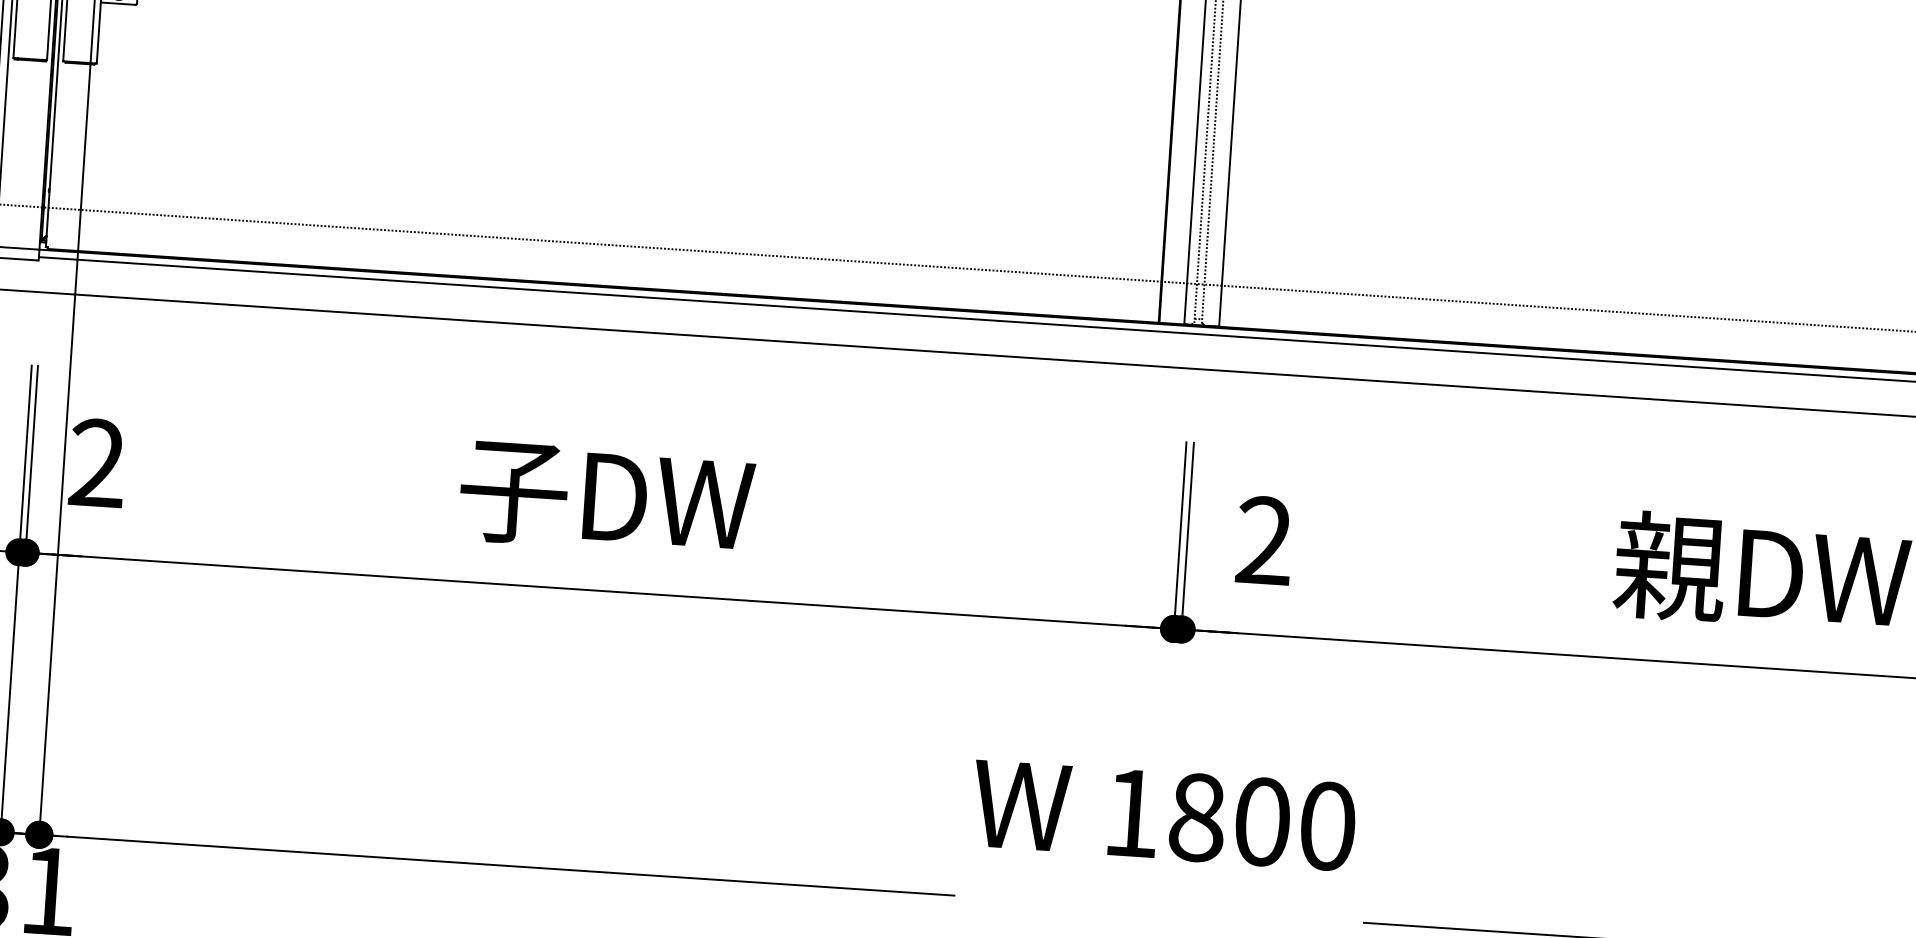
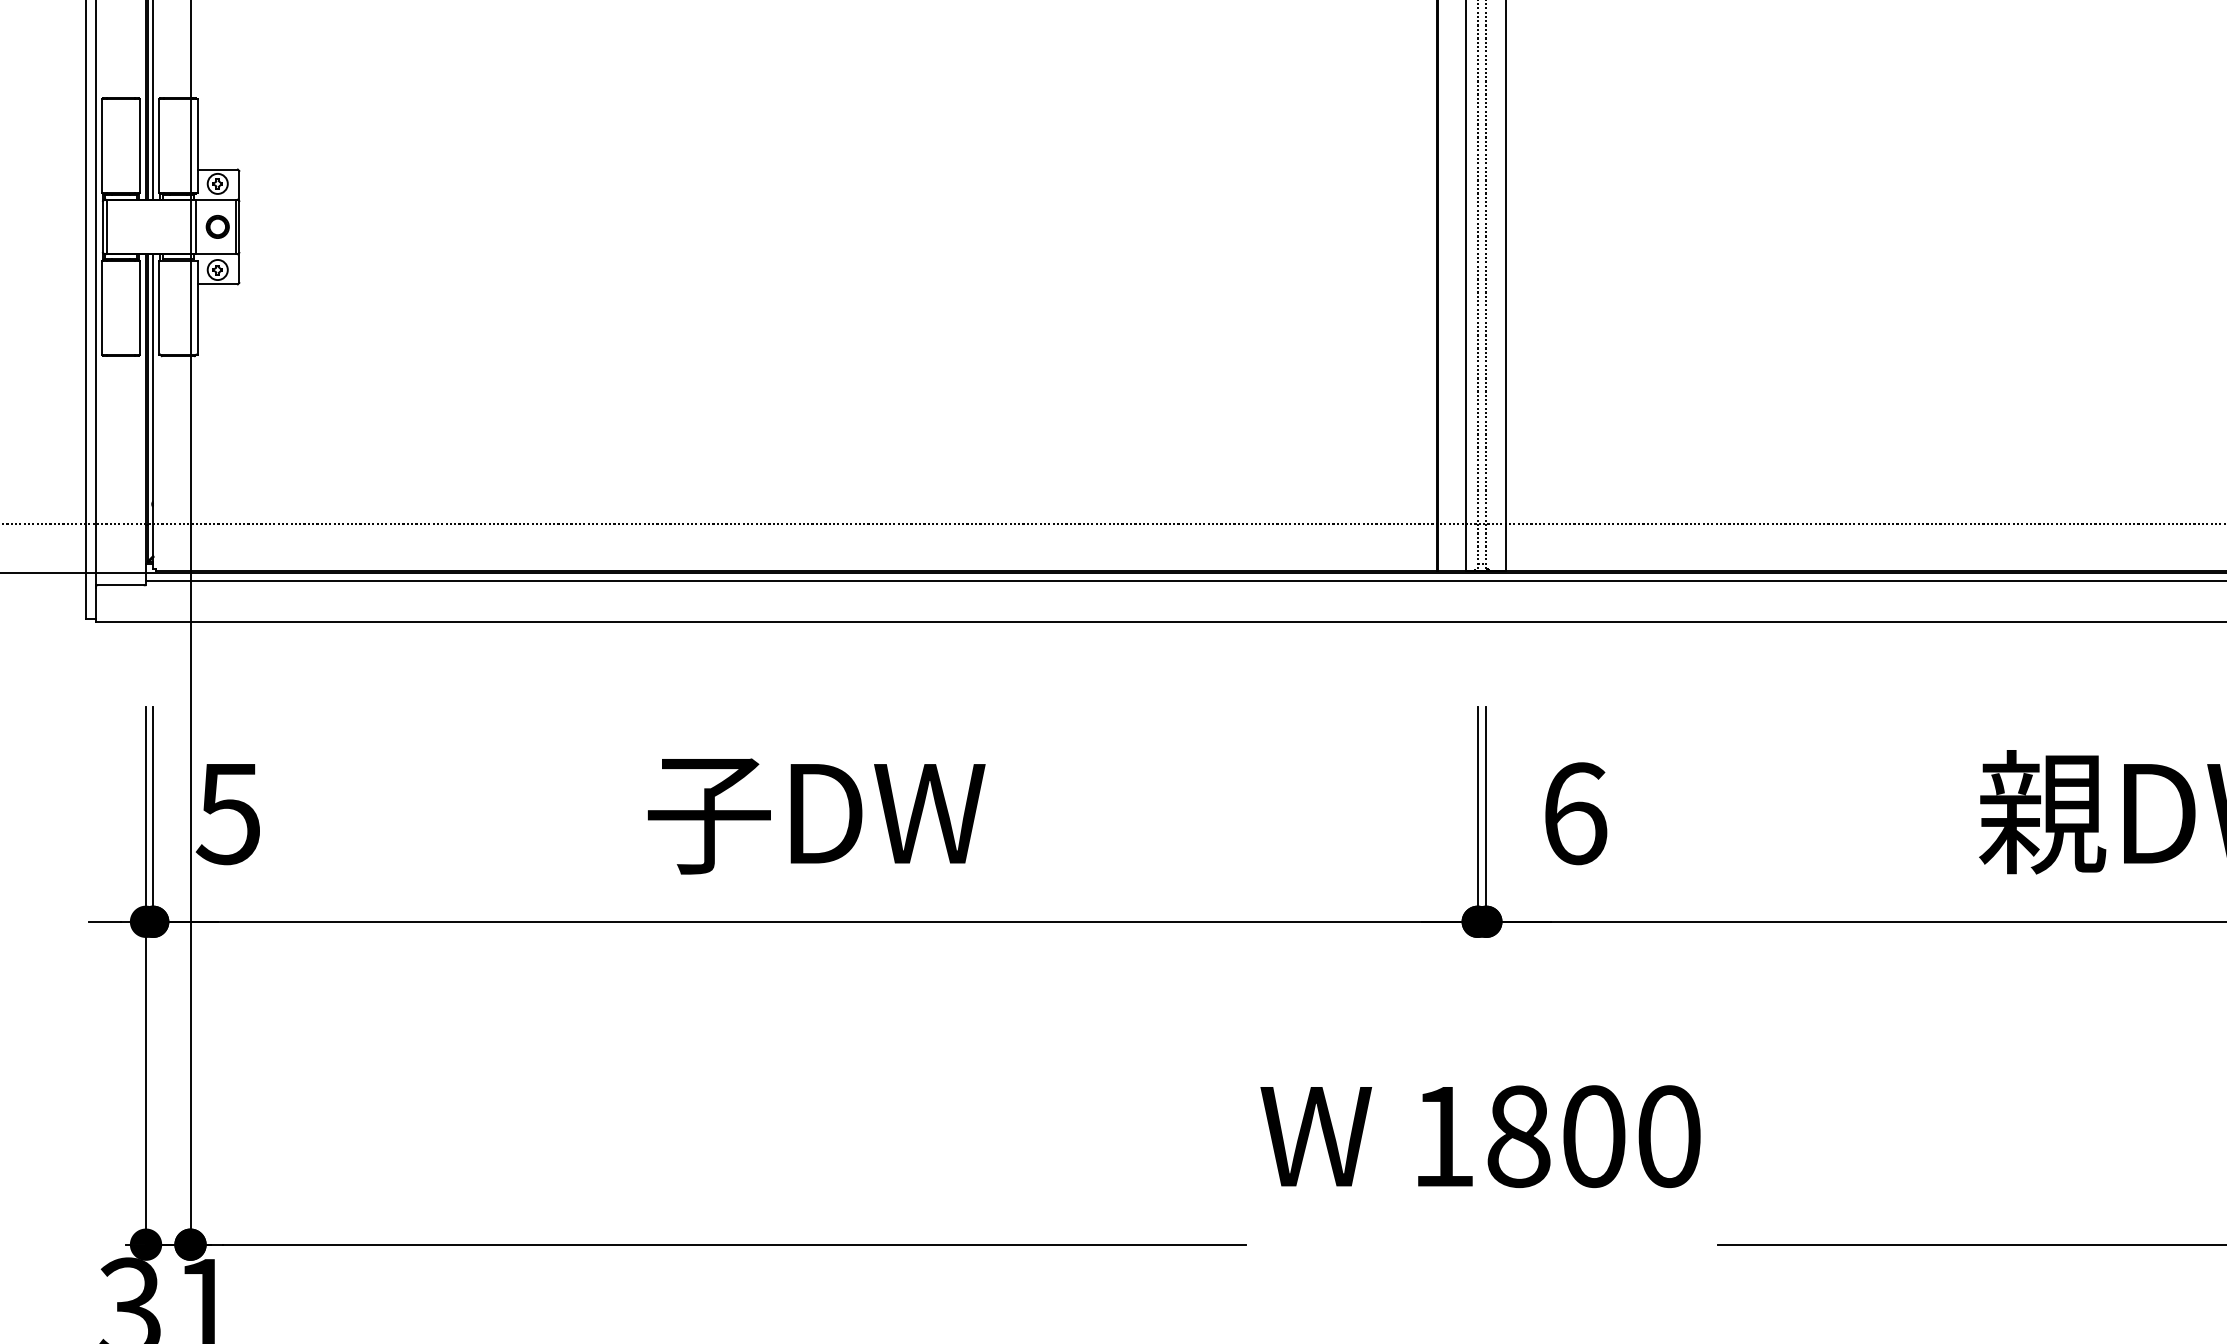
text: (96, 463) -> (227, 813), 2 -> 5
text: (1265, 540) -> (1575, 813), 2 -> 6

